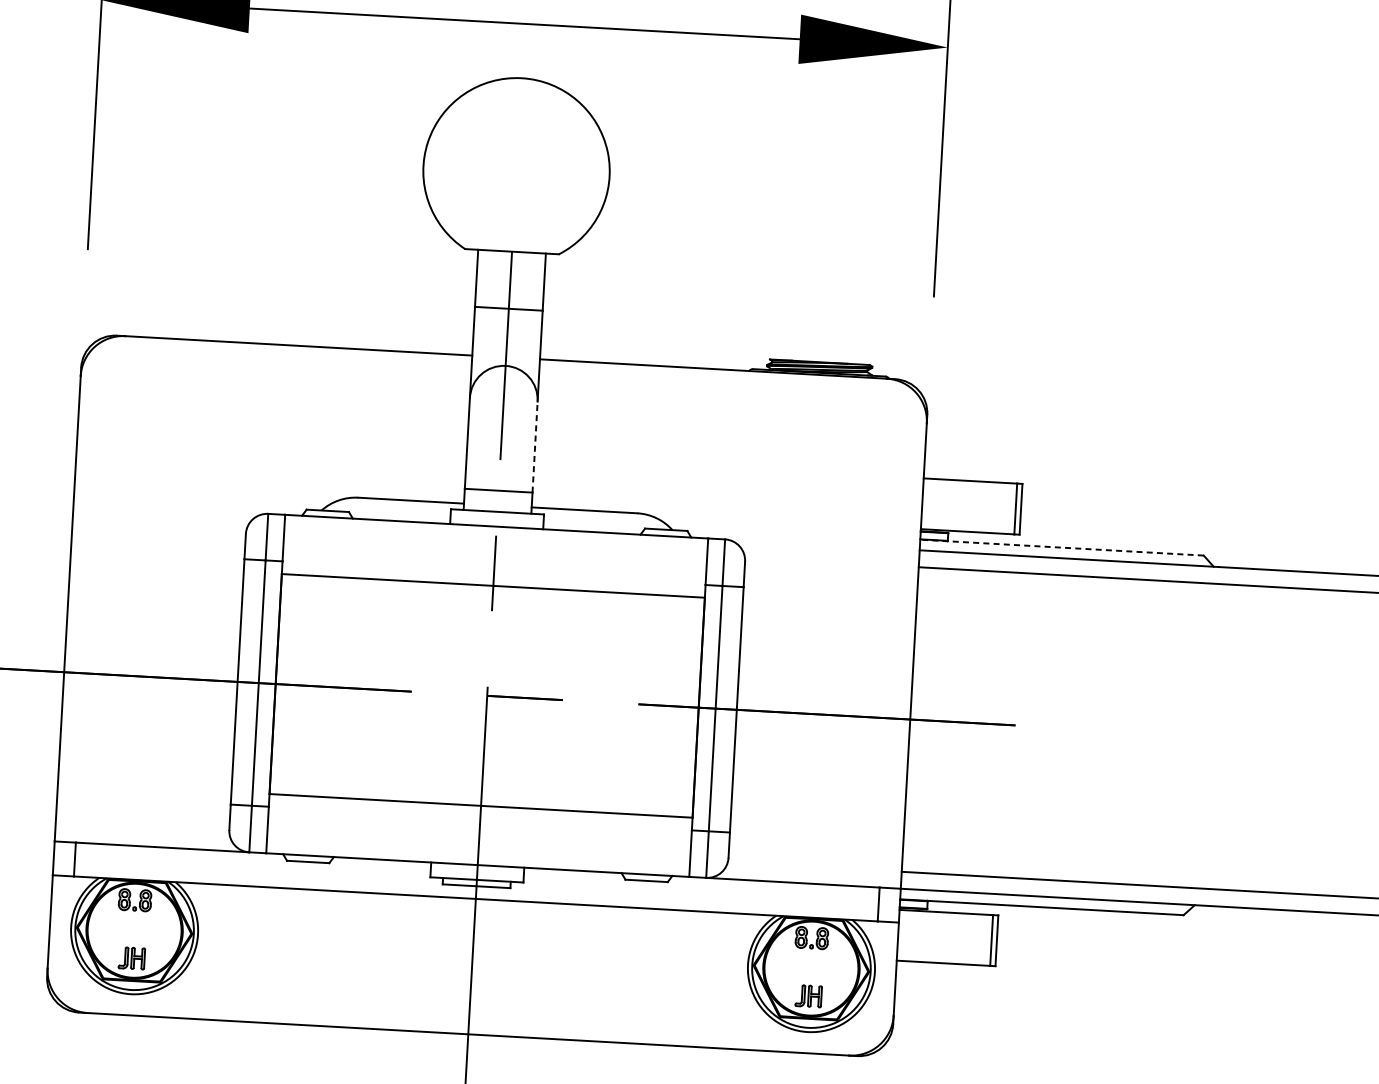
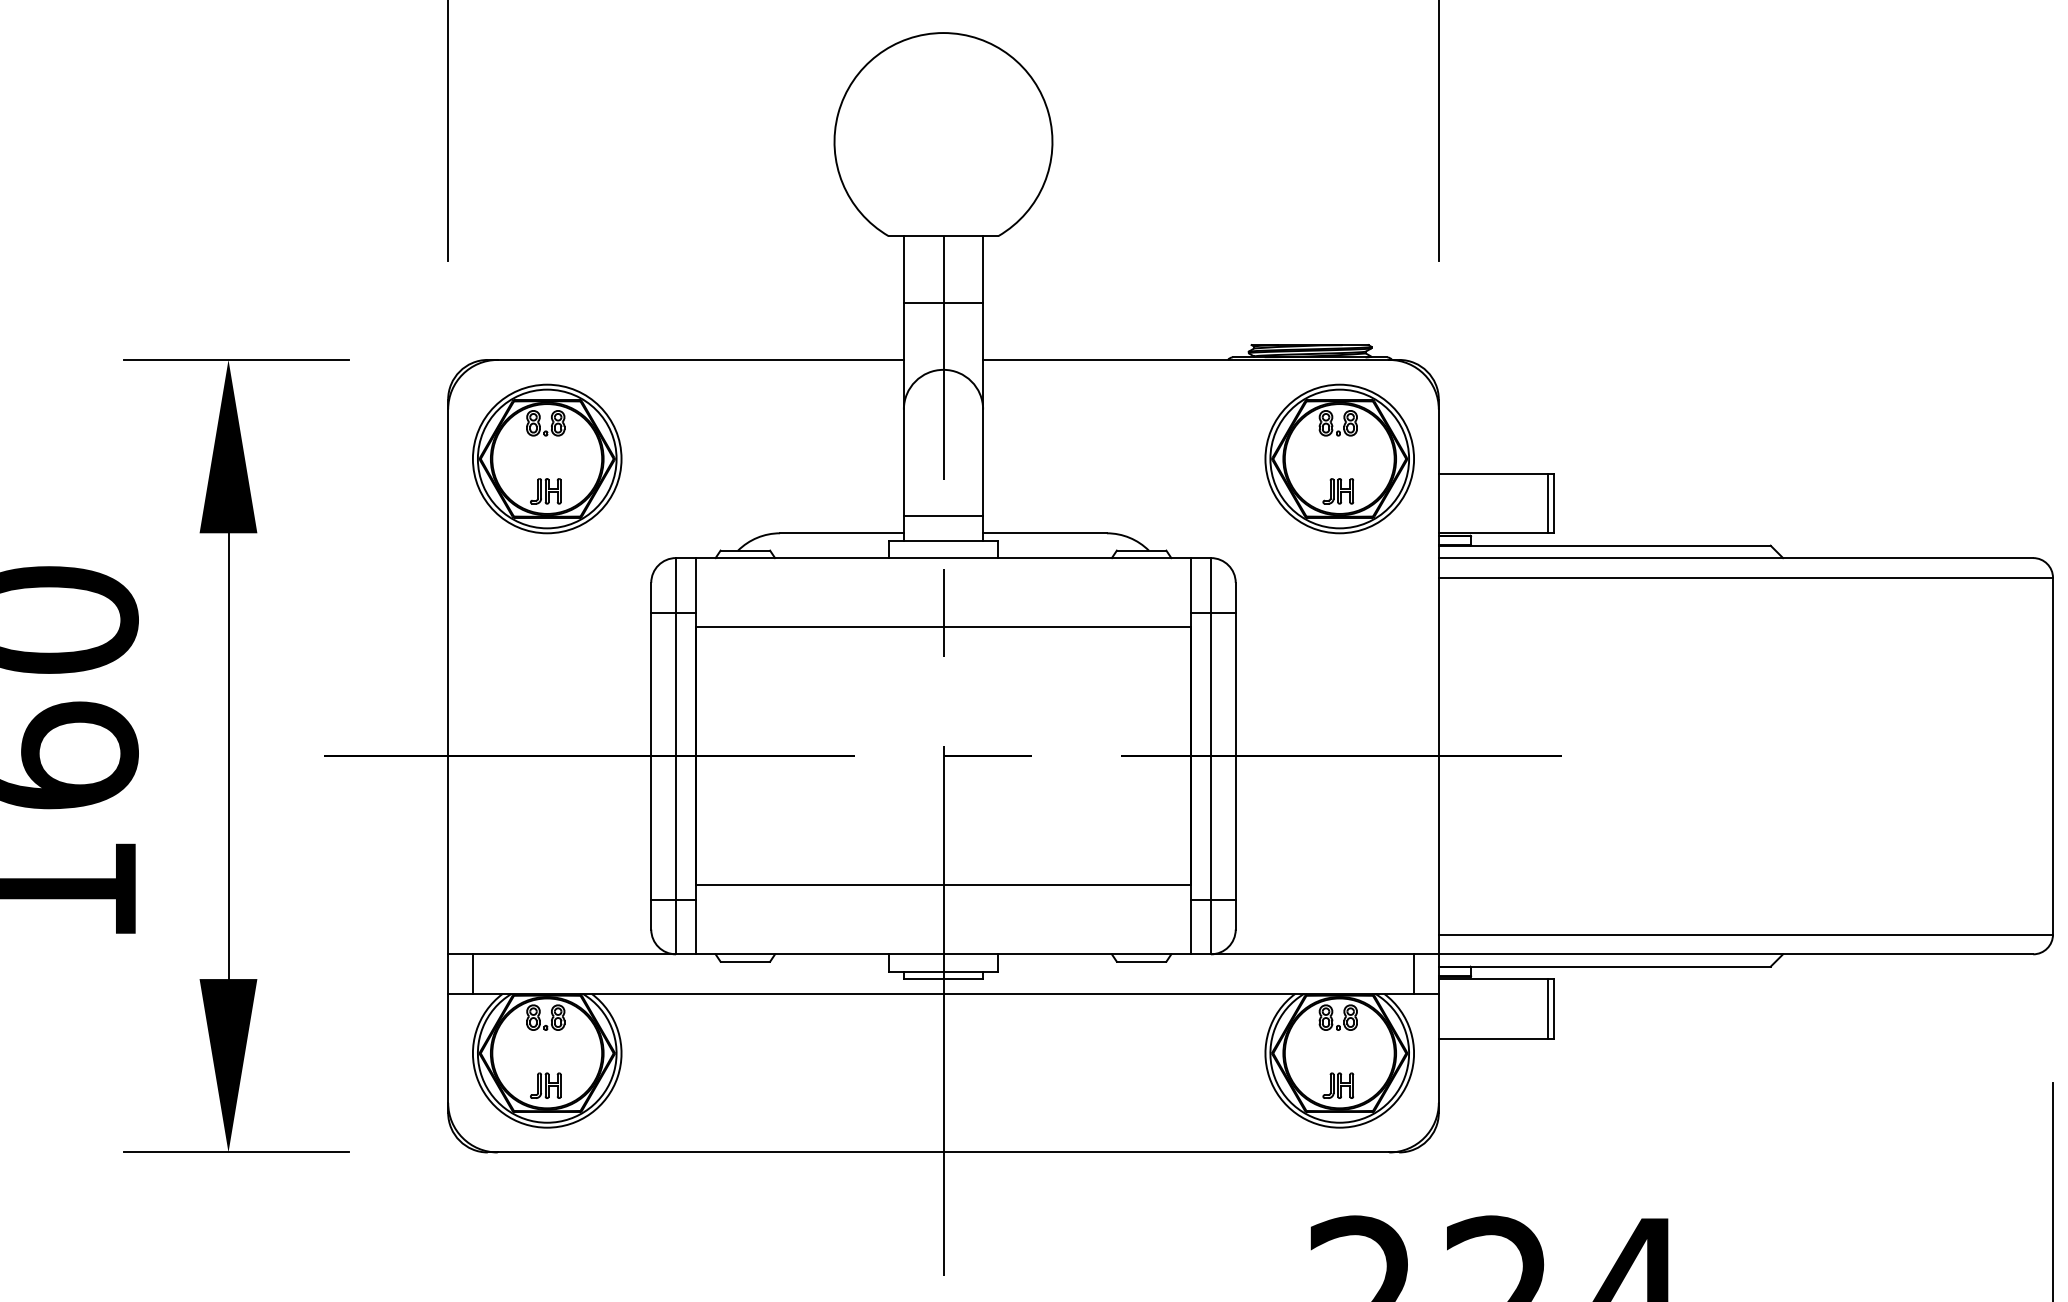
part: (163, 422) -> (547, 458), added
line: (535, 446) -> (983, 462), dashed -> solid
part: (839, 460) -> (1339, 458), added
line: (1061, 547) -> (1604, 545), dashed -> solid

